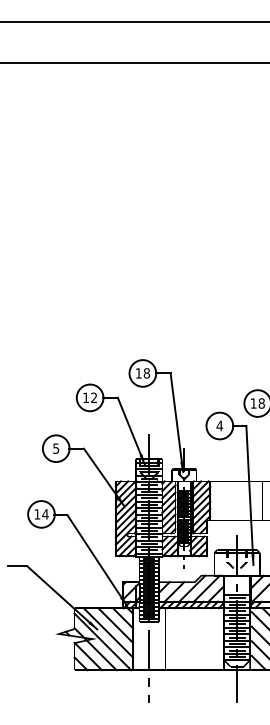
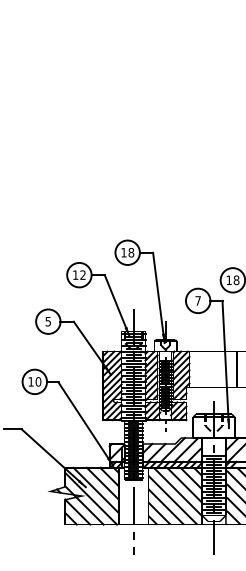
text: (219, 425) -> (197, 300), 4 -> 7
text: (45, 514) -> (38, 381), 14 -> 10
hatch: (194, 639) -> (174, 496), added

